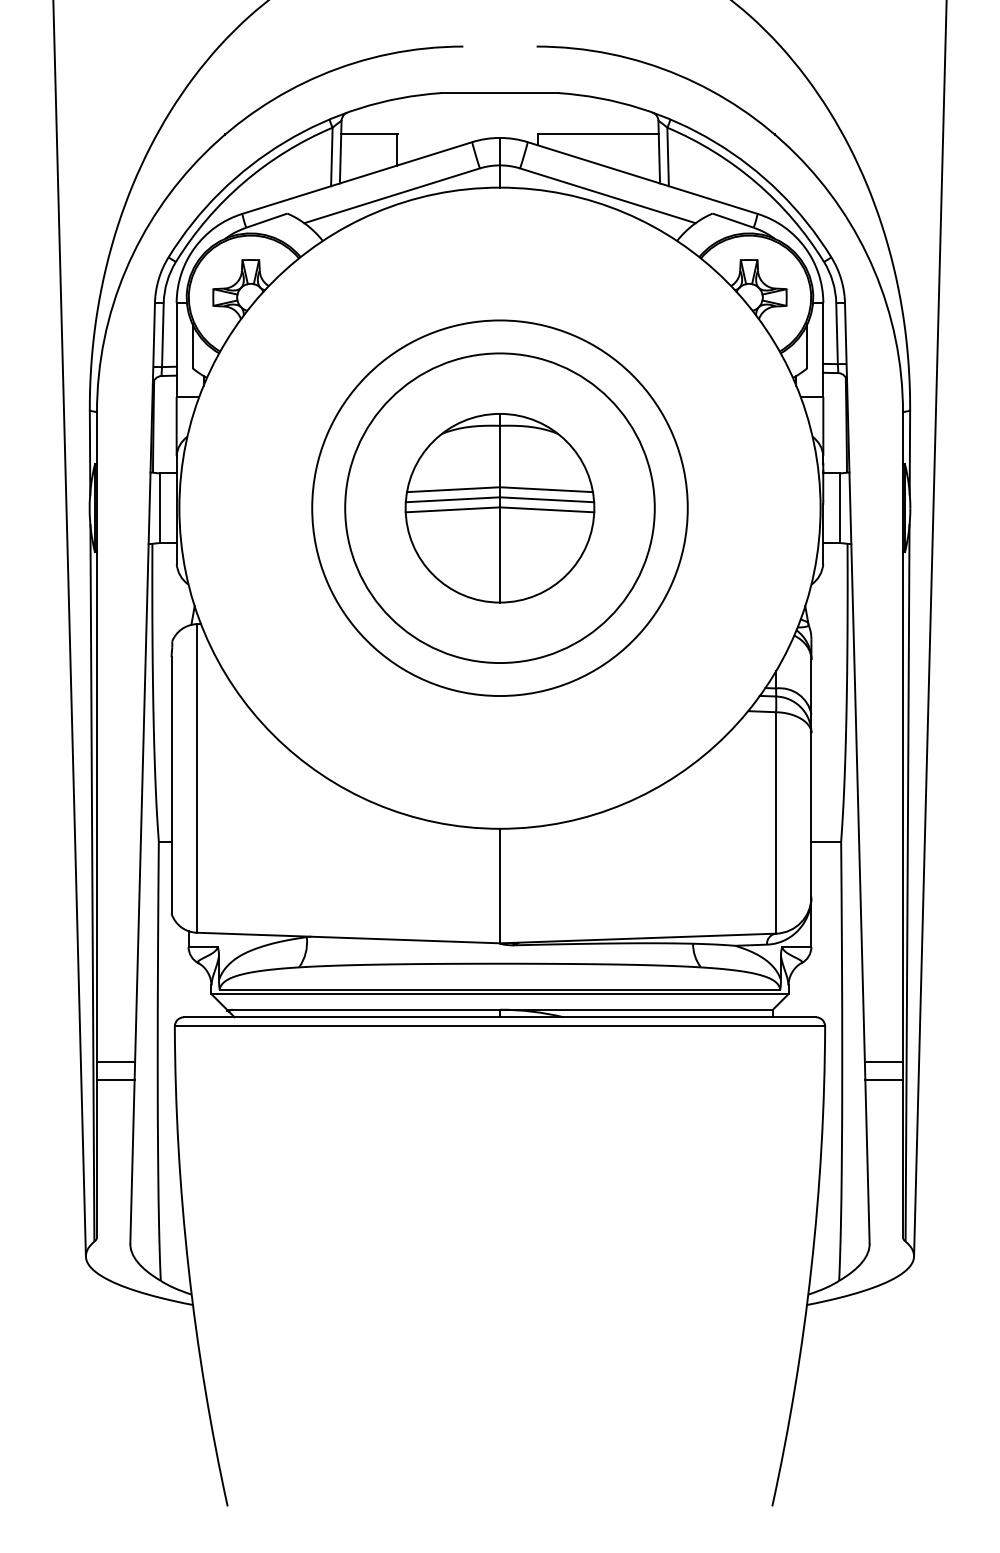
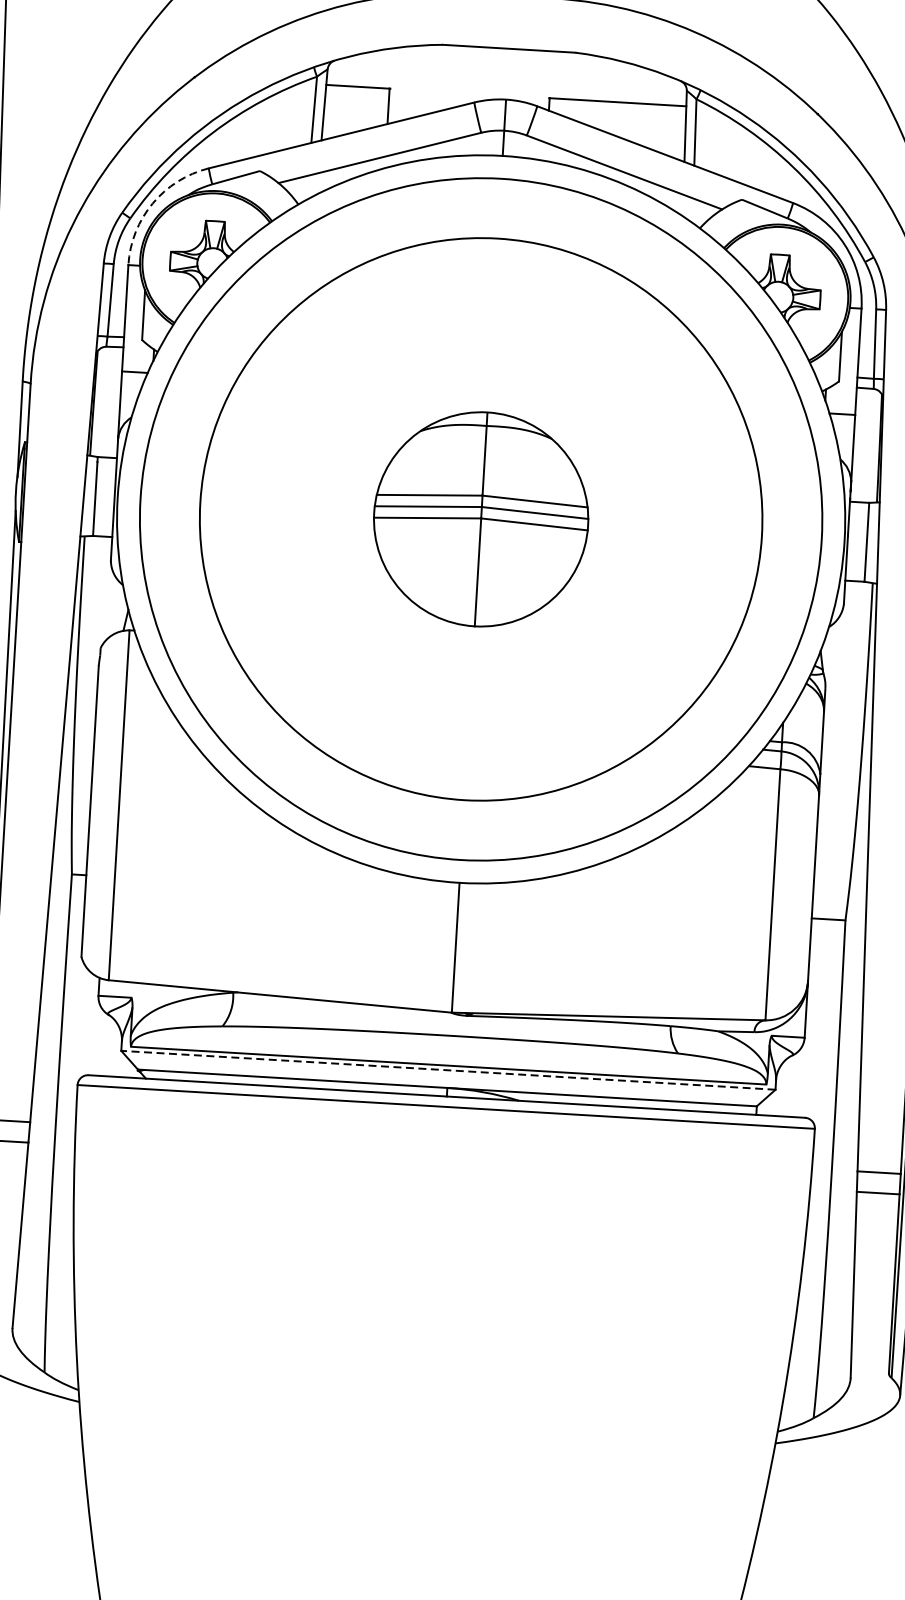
arc: (194, 247) -> (152, 203), solid -> dashed
circle: (499, 508) -> (480, 519), size x1.6
circle: (499, 508) -> (480, 519), size x1.6
line: (500, 994) -> (448, 1070), solid -> dashed

